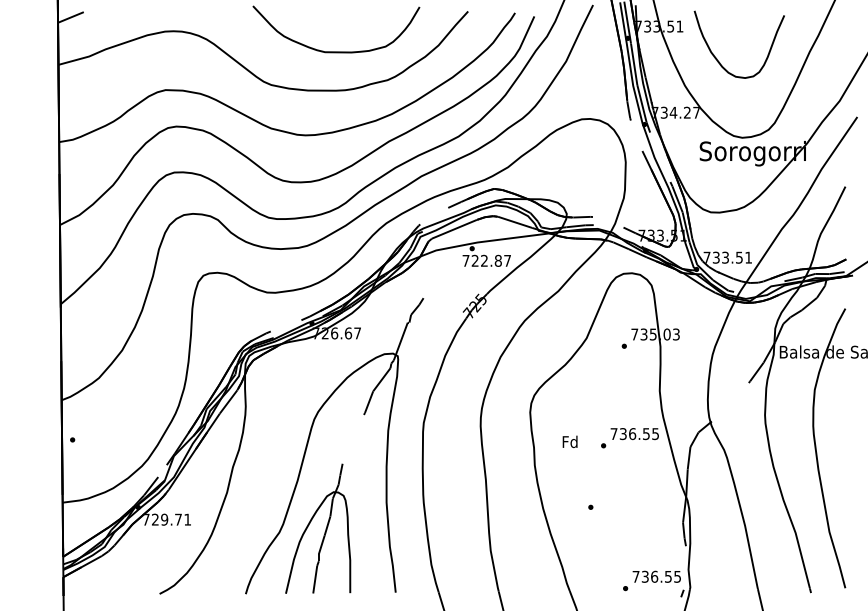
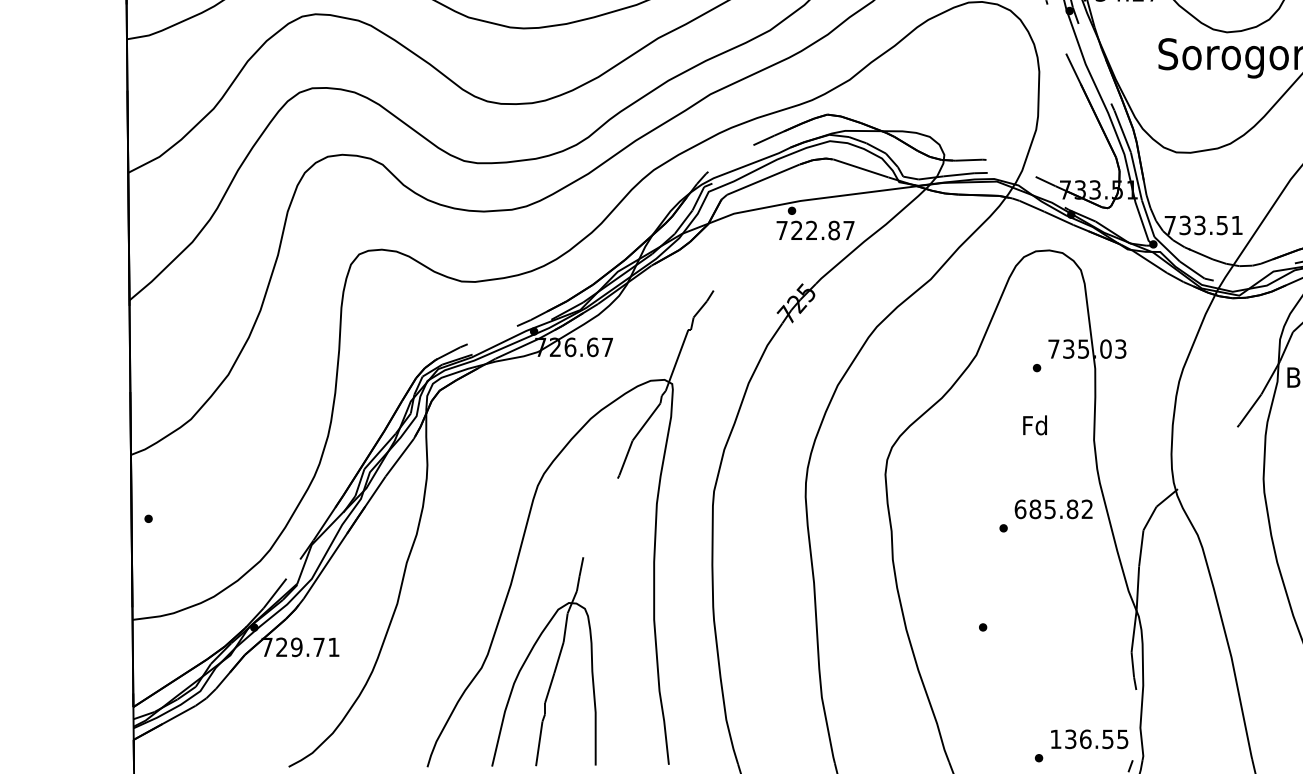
text: (634, 434) -> (1053, 510), 736.55 -> 685.82
text: (569, 441) -> (1034, 424), moved
text: (635, 576) -> (1054, 738), 736.55 -> 136.55

